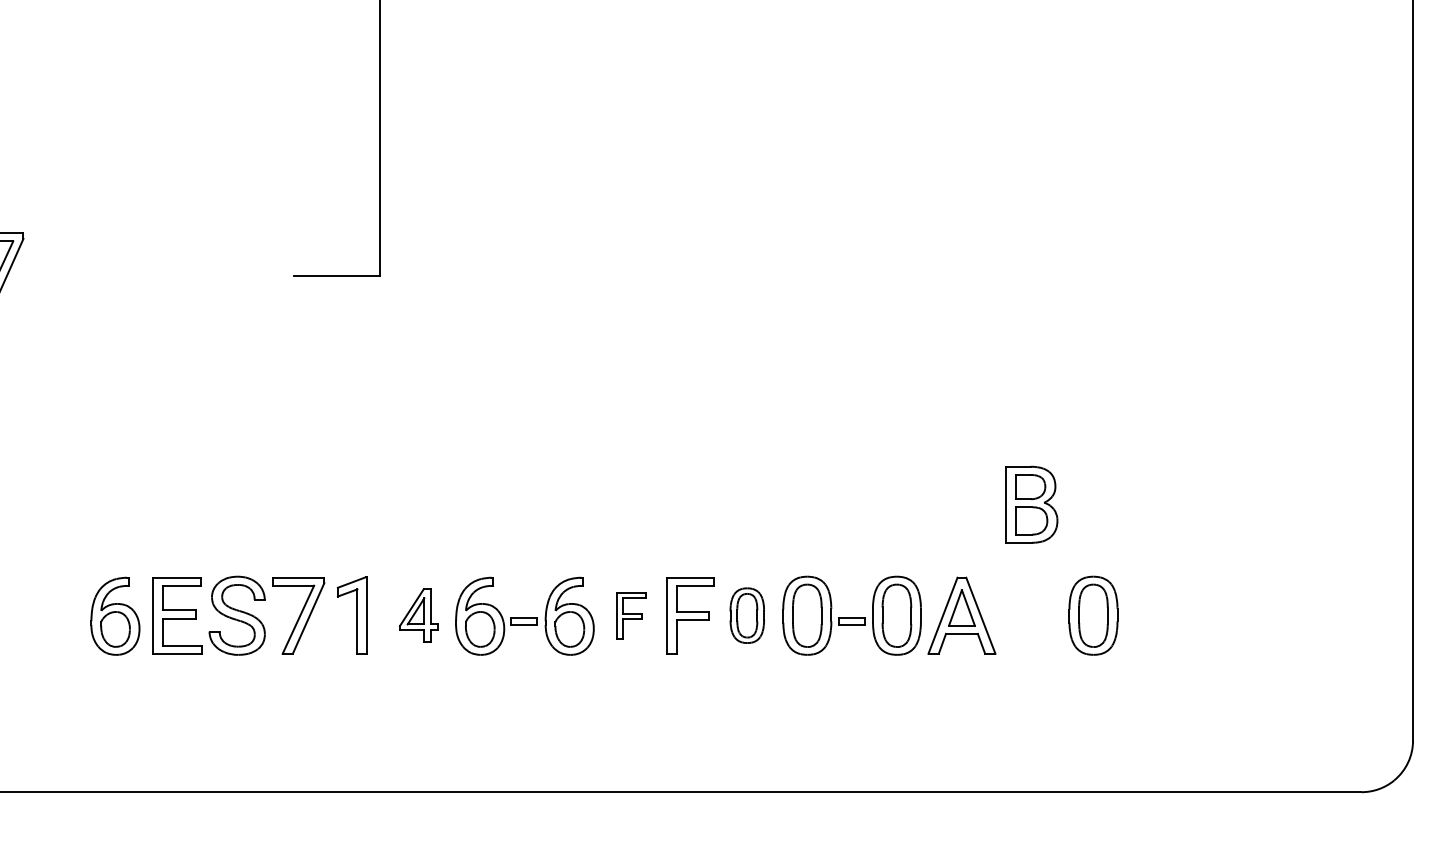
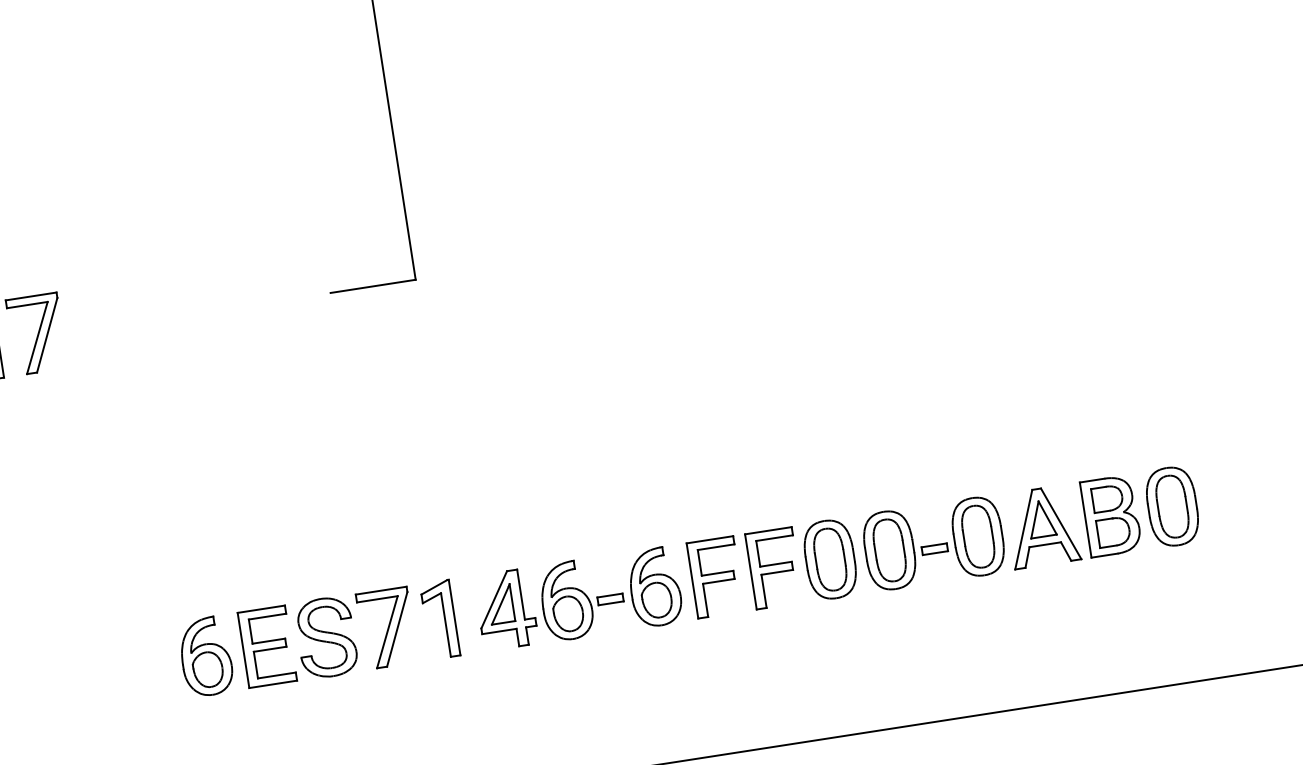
part: (1031, 504) -> (1111, 515), moved
part: (418, 615) -> (505, 609), size x1.43
part: (631, 615) -> (715, 577), size x1.67
part: (747, 615) -> (830, 559), size x1.43

